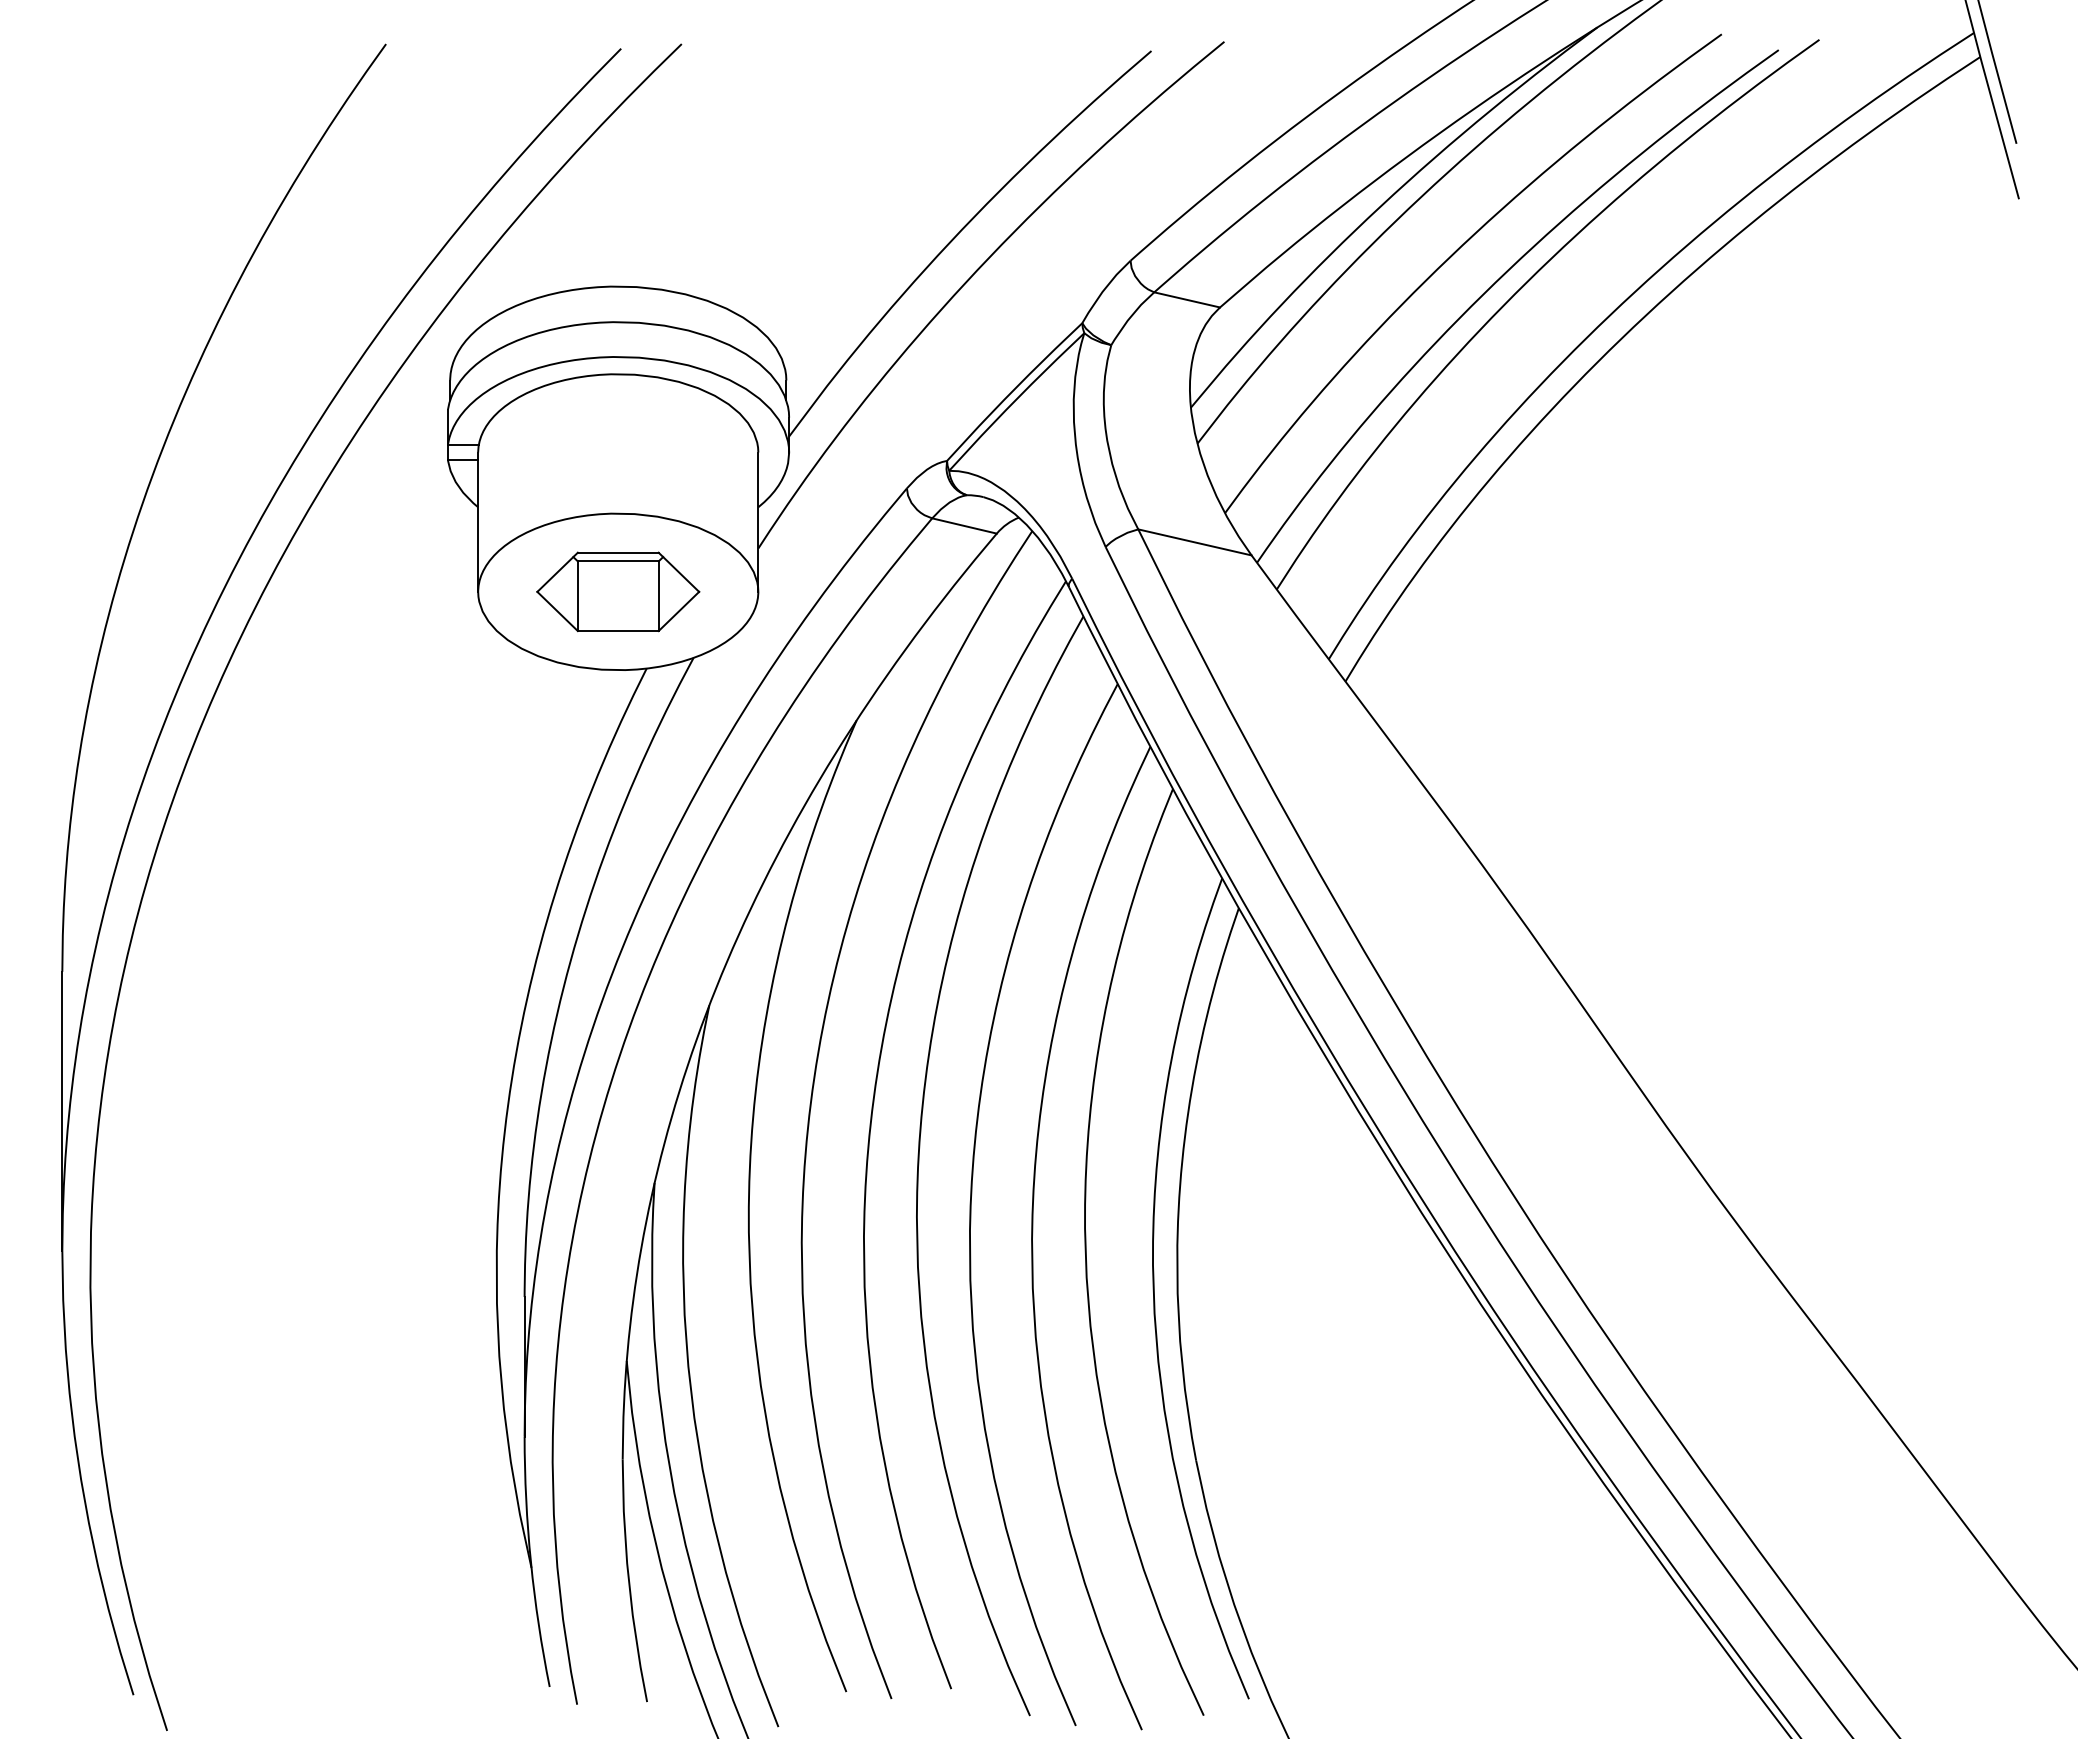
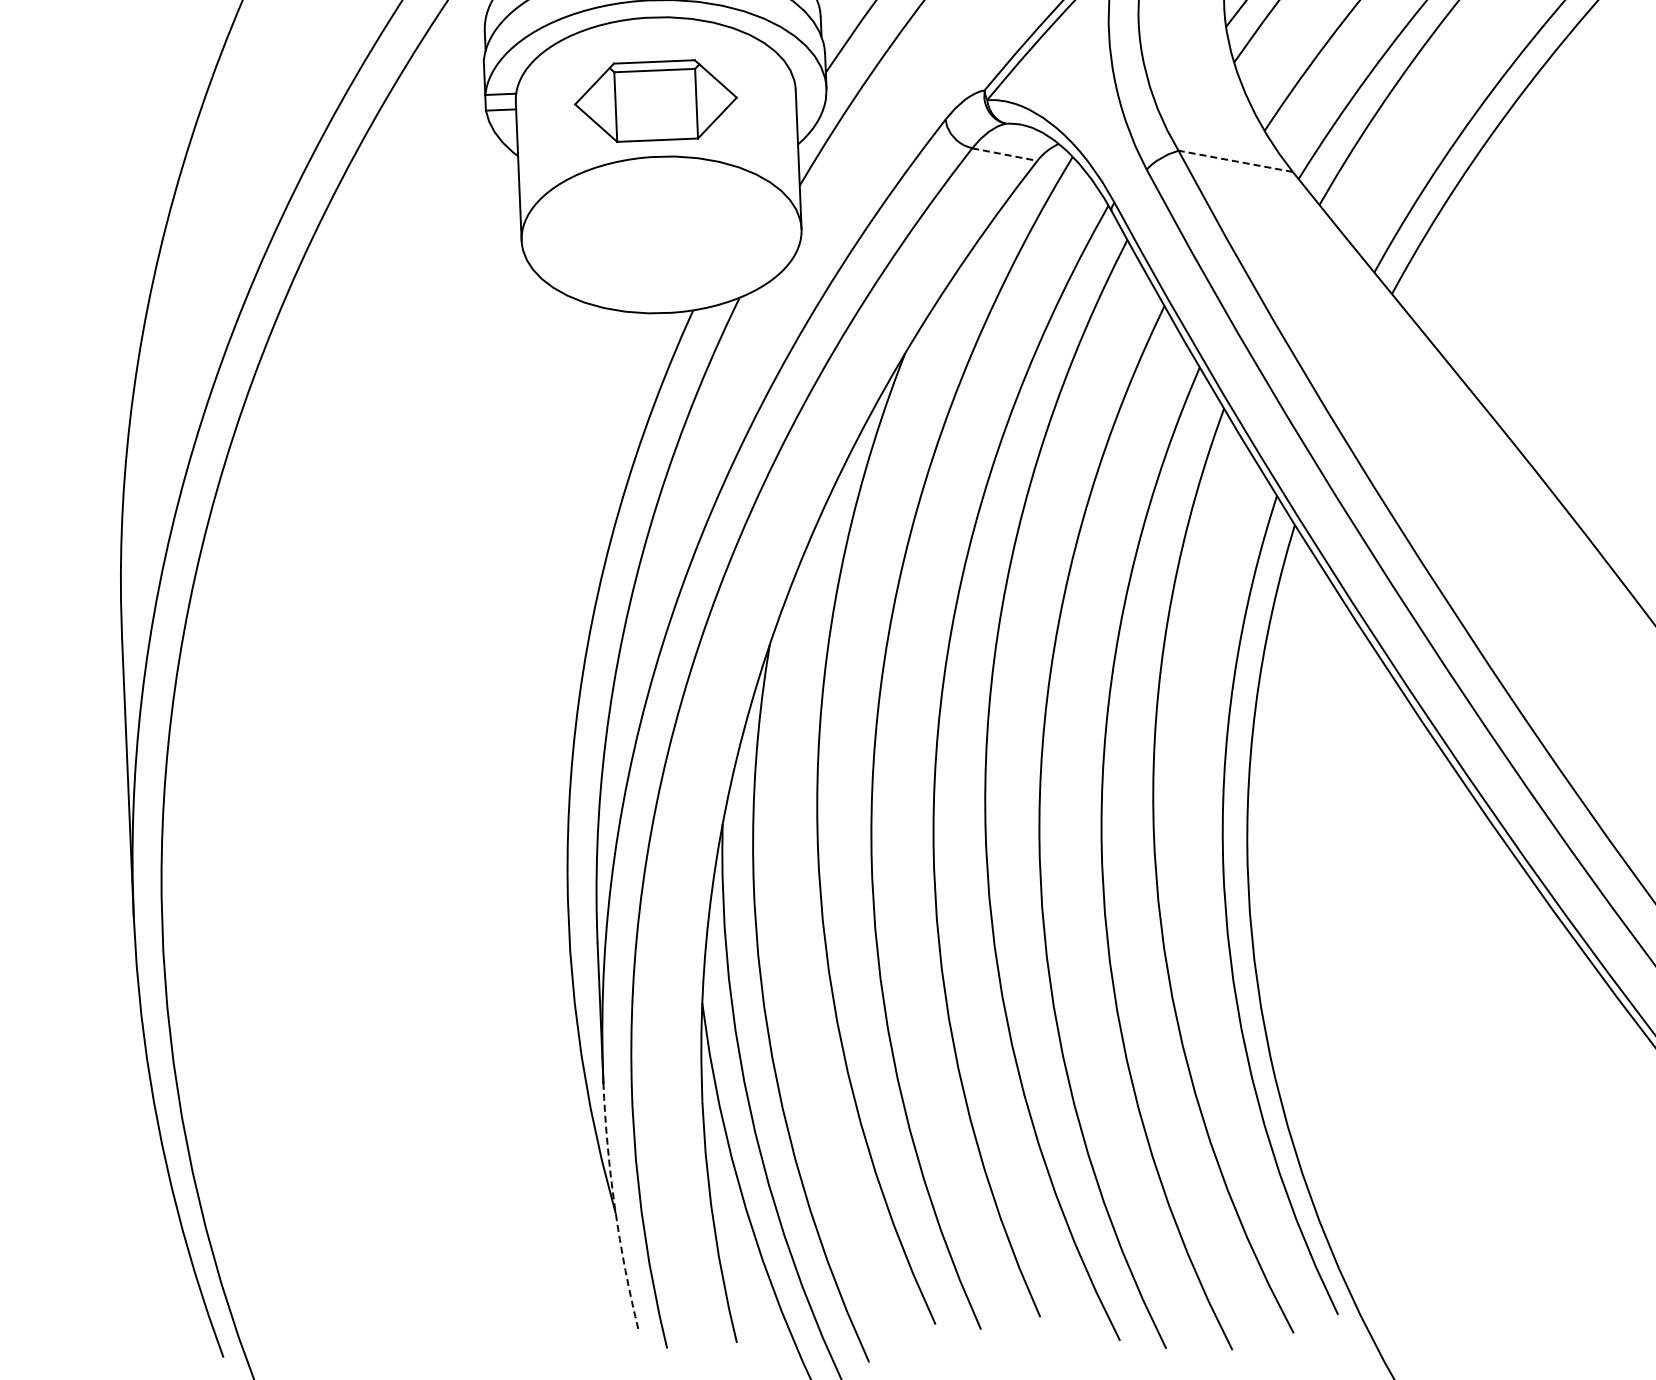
line: (965, 526) -> (1005, 155), solid -> dashed
line: (1194, 542) -> (1235, 161), solid -> dashed
part: (618, 591) -> (656, 100), moved
arc: (530, 1562) -> (614, 1208), solid -> dashed

